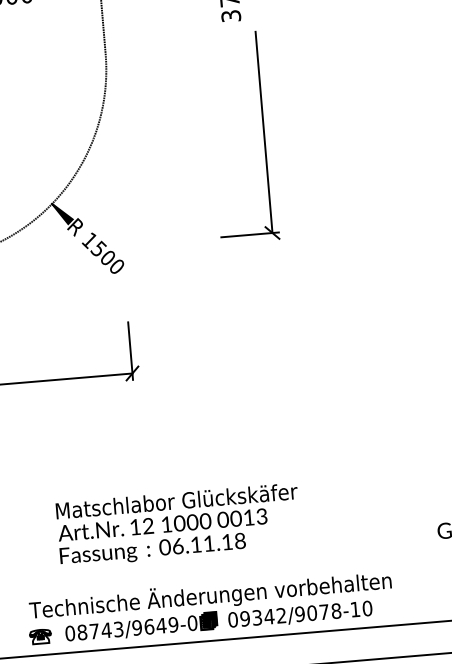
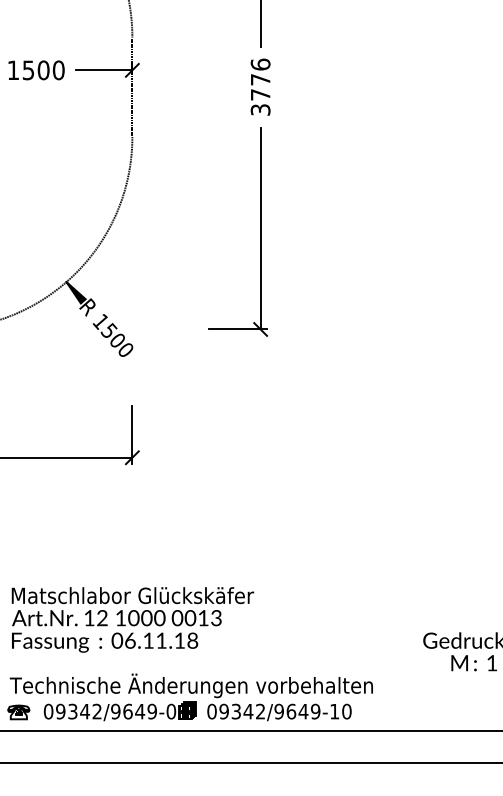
part: (264, 135) -> (260, 231), moved
text: (178, 524) -> (132, 619), moved
text: (324, 612) -> (303, 711), 09342/9078-10 -> 09342/9649-10
text: (100, 630) -> (78, 711), 08743/9649-0 -> 09342/9649-0

